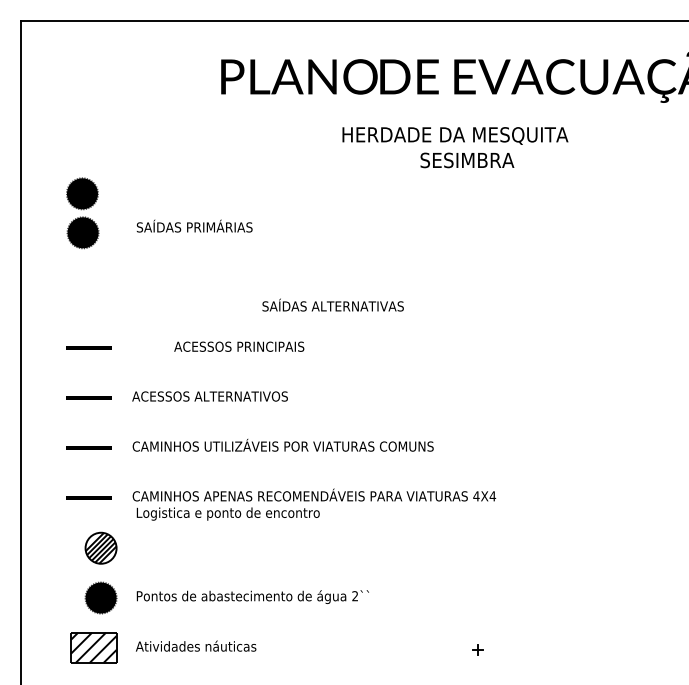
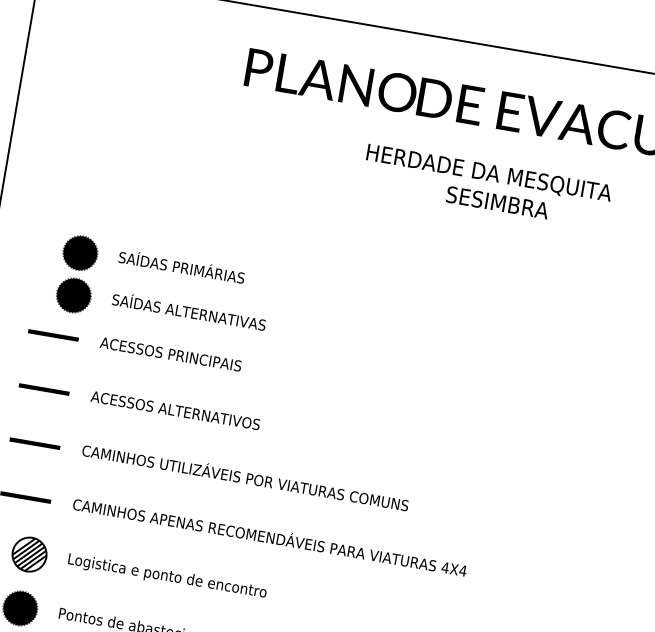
part: (82, 213) -> (76, 274), moved
text: (194, 225) -> (181, 265), moved
text: (332, 304) -> (188, 310), moved
text: (239, 346) -> (171, 354), moved
text: (227, 513) -> (166, 576), moved

